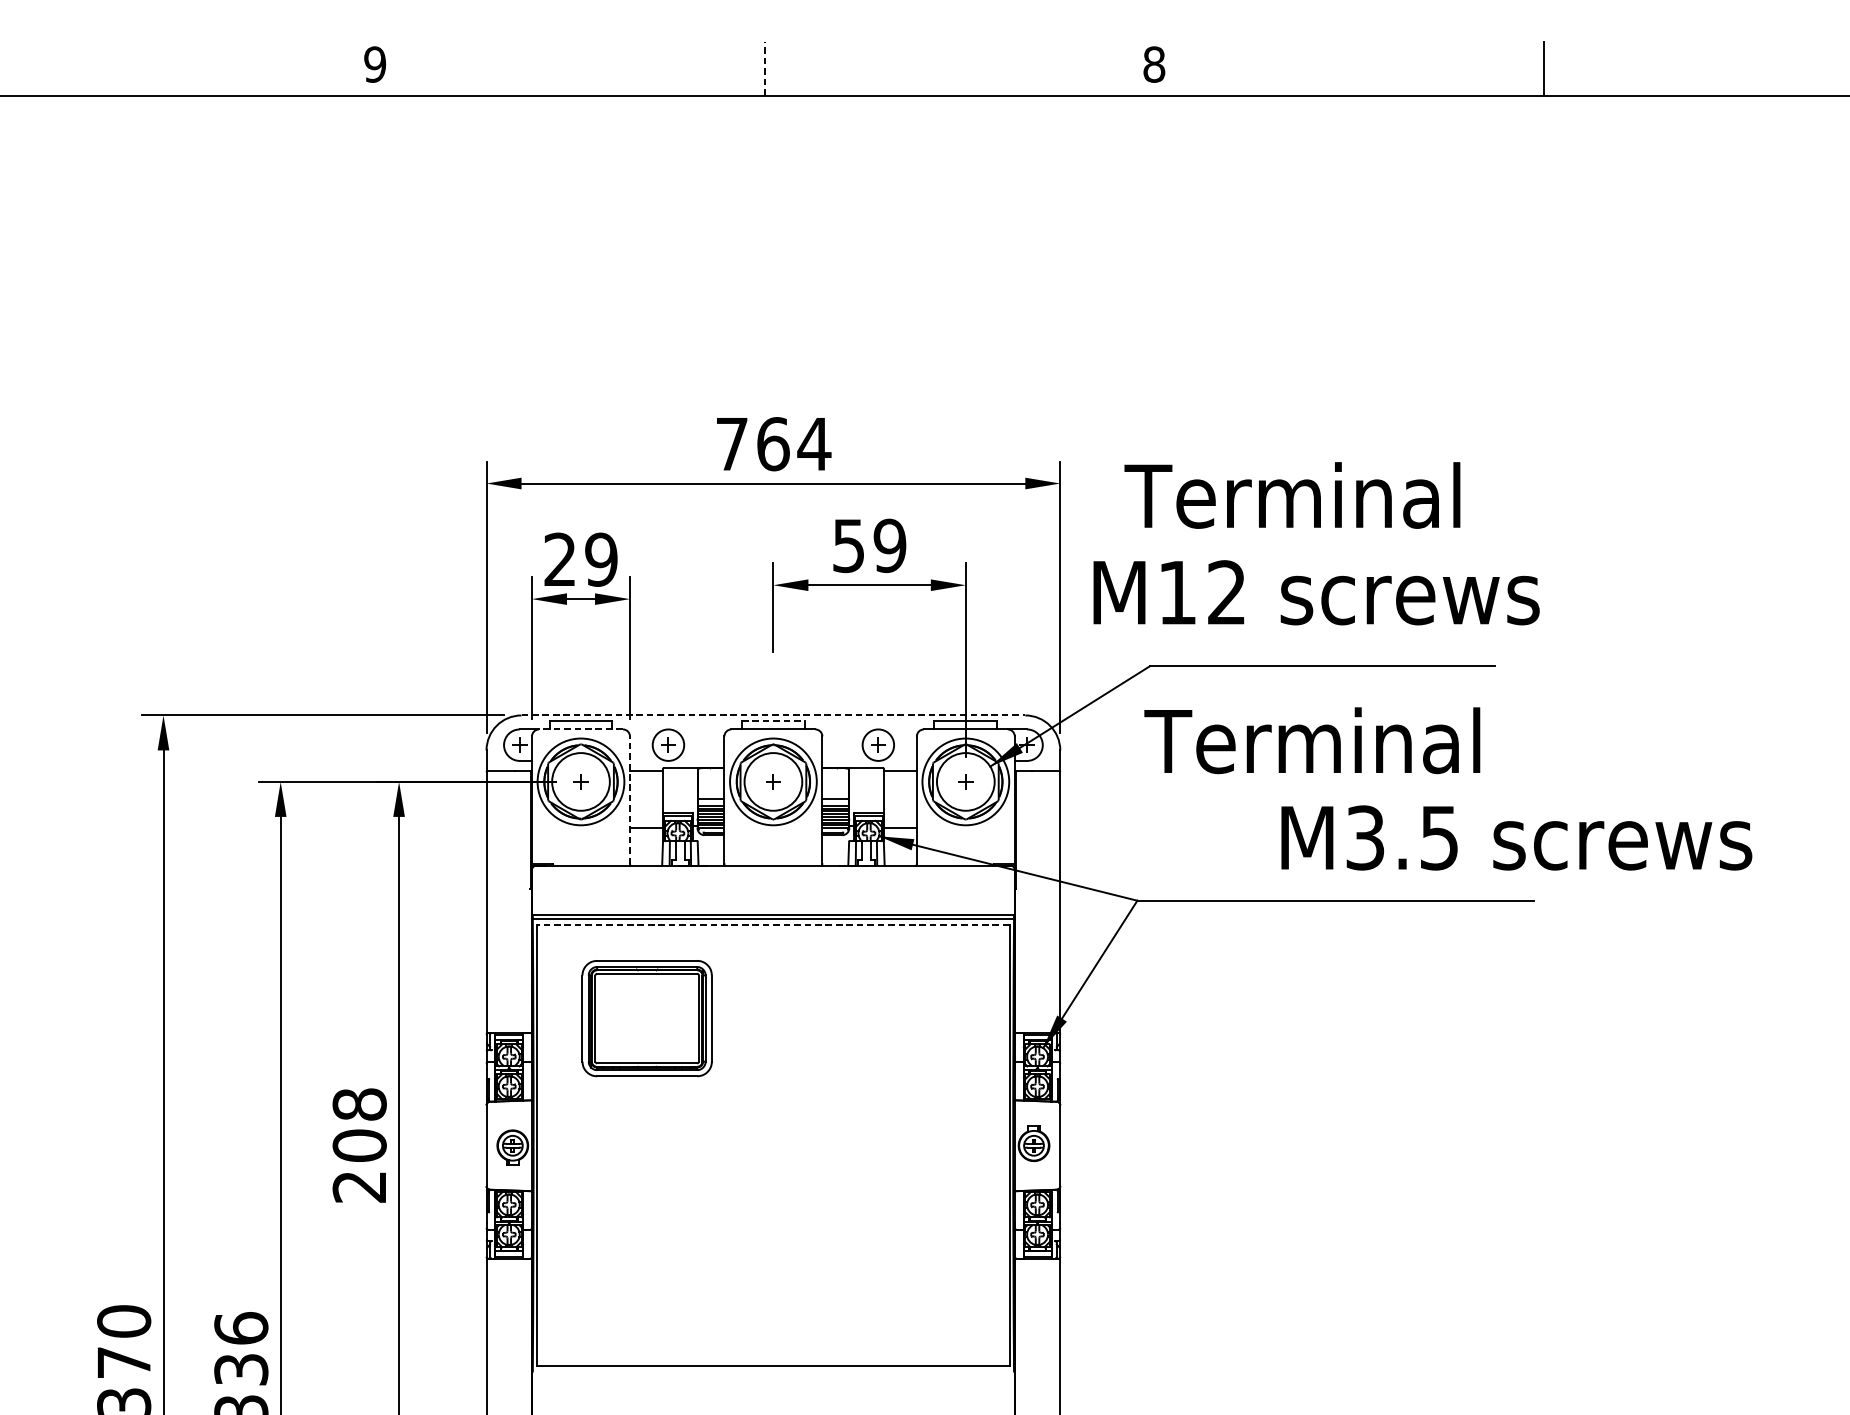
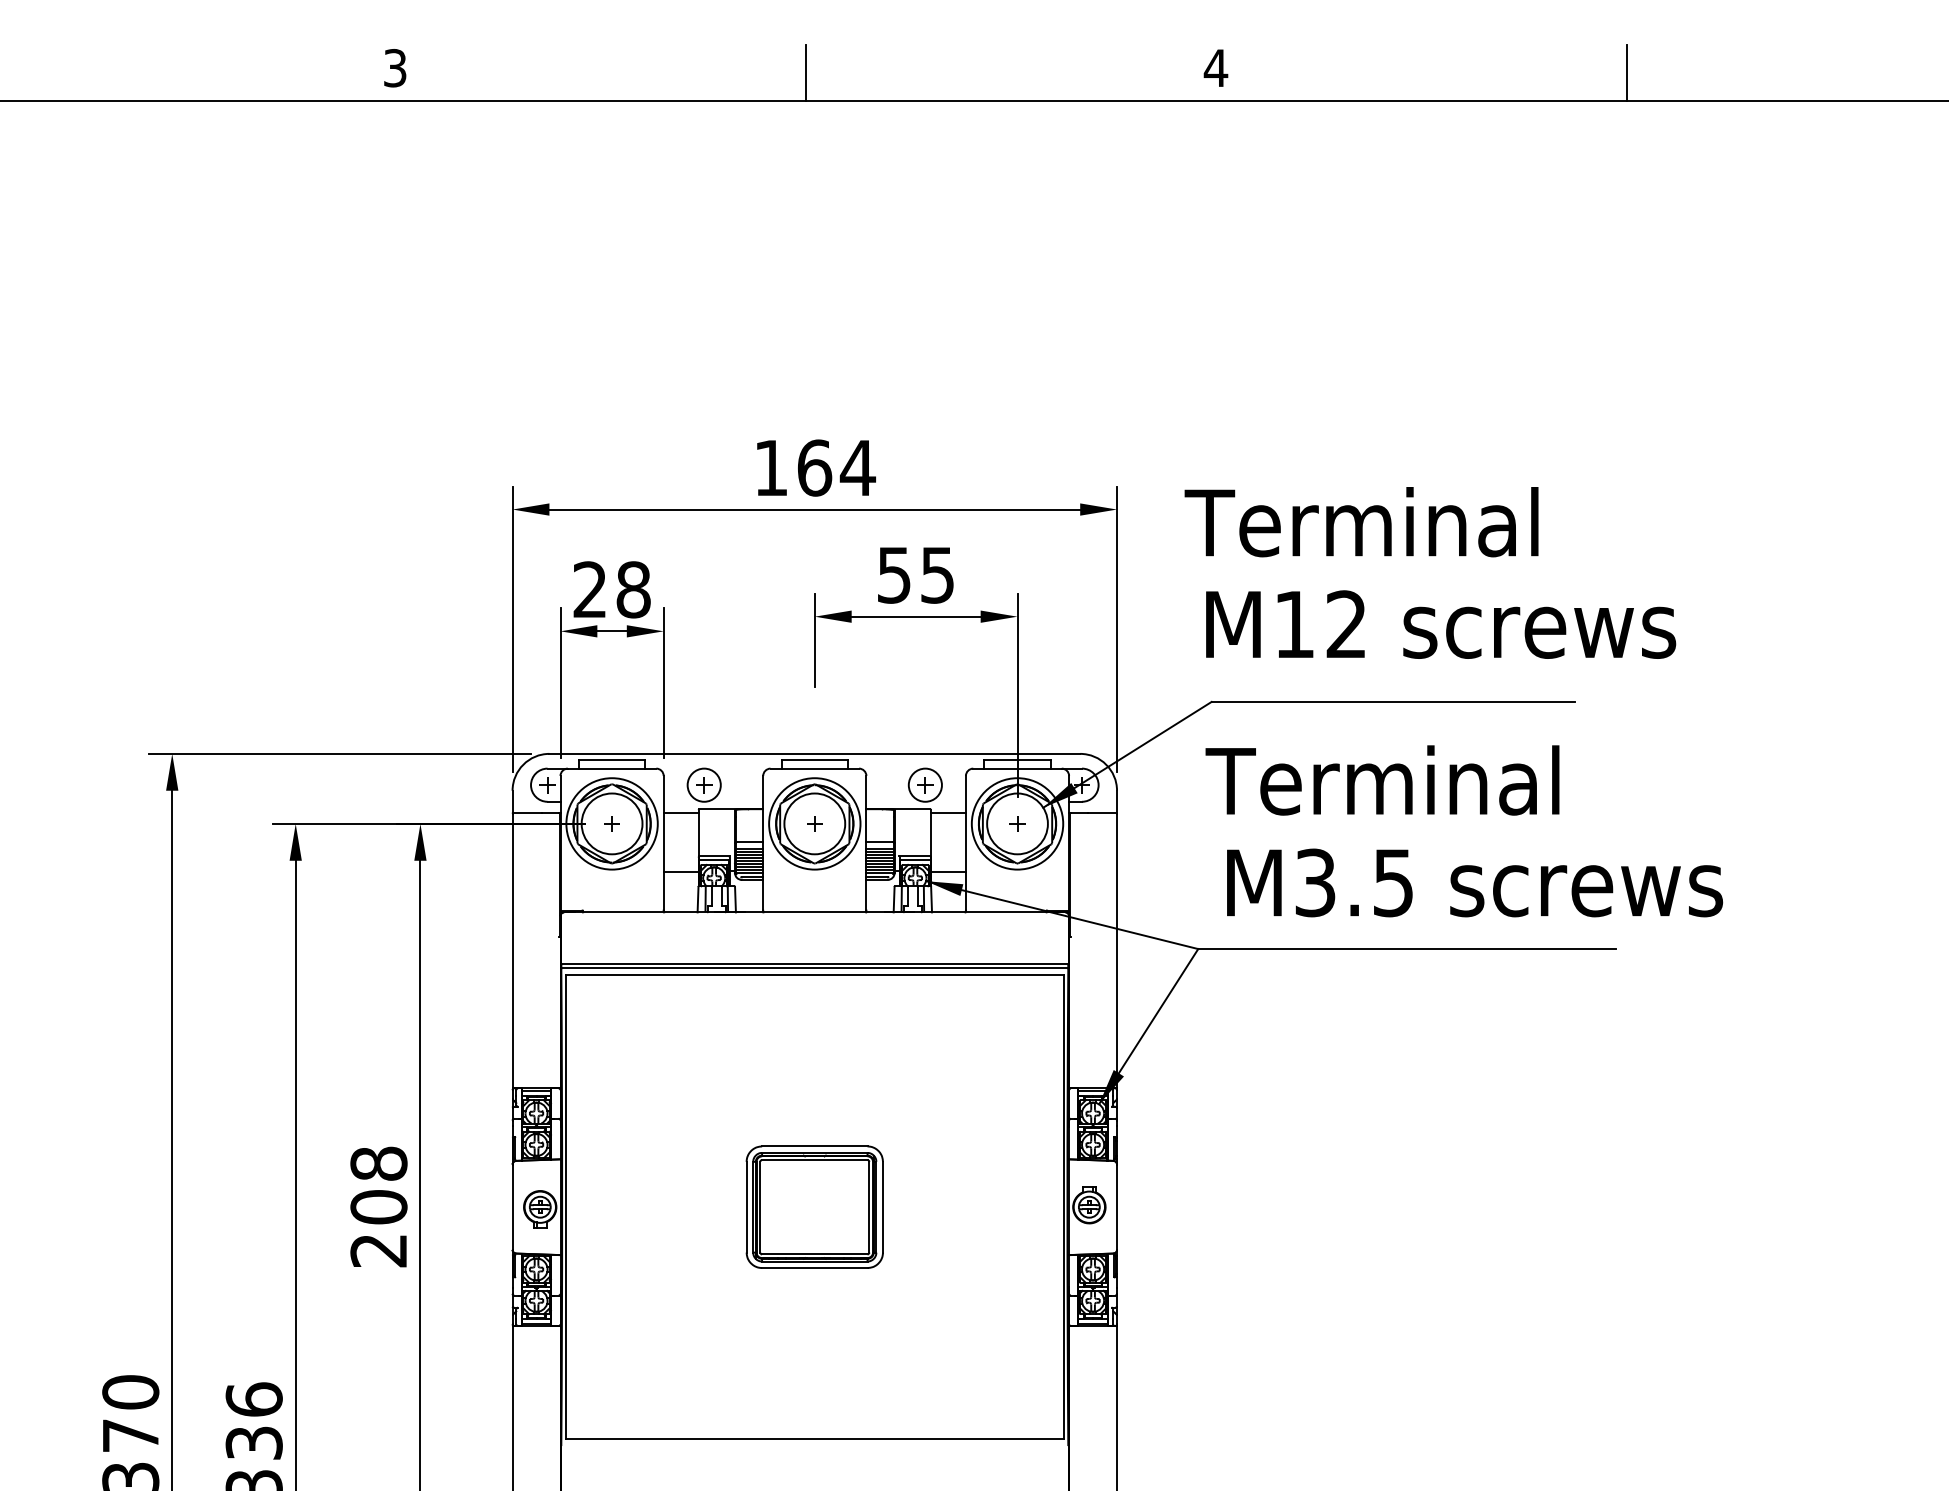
text: (374, 64) -> (394, 68), 9 -> 3
text: (1153, 64) -> (1215, 68), 8 -> 4
line: (764, 68) -> (805, 72), dashed -> solid
text: (732, 443) -> (771, 467), 764 -> 164
text: (889, 545) -> (937, 574), 59 -> 55
text: (601, 559) -> (633, 589), 29 -> 28
text: (1317, 592) -> (1441, 624), moved
line: (774, 715) -> (815, 753), dashed -> solid
line: (774, 721) -> (815, 760), dashed -> solid
line: (580, 729) -> (611, 768), dashed -> solid
line: (629, 799) -> (663, 842), dashed -> solid
text: (1517, 837) -> (1475, 882), moved
line: (773, 925) -> (814, 975), dashed -> solid
part: (646, 1017) -> (814, 1206), moved

